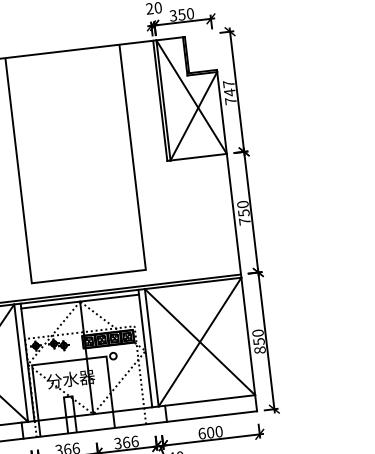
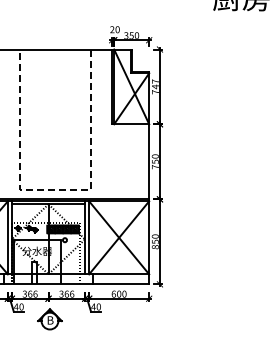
line: (88, 276) -> (55, 189), solid -> dashed

